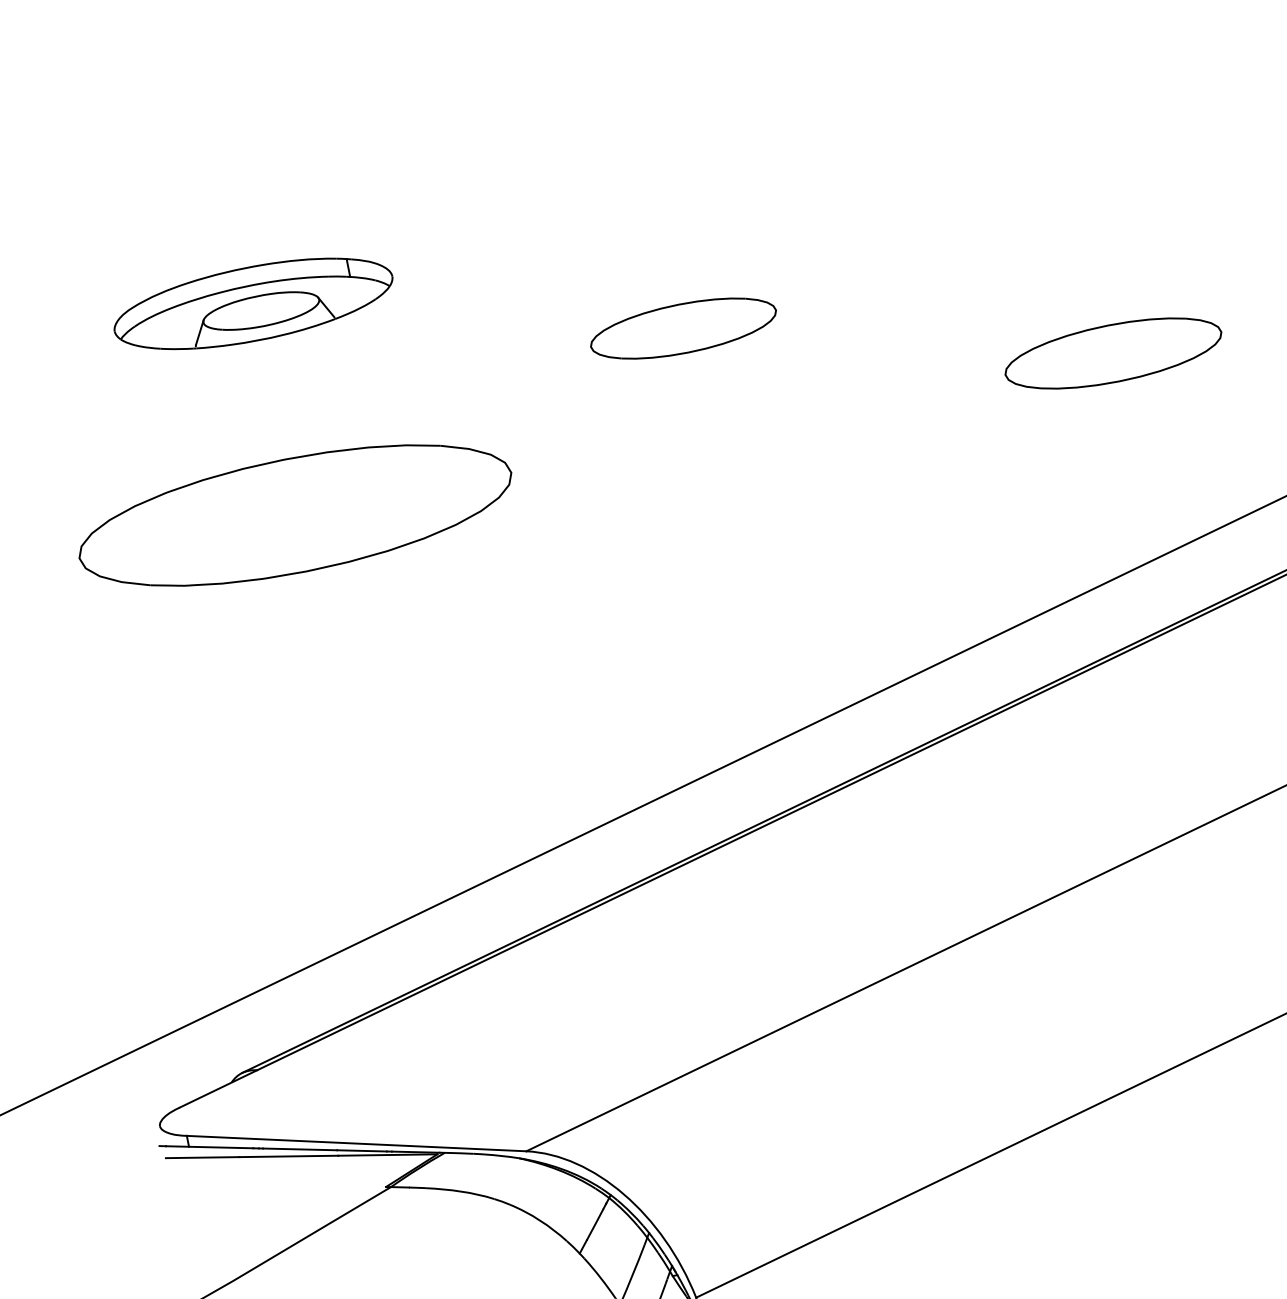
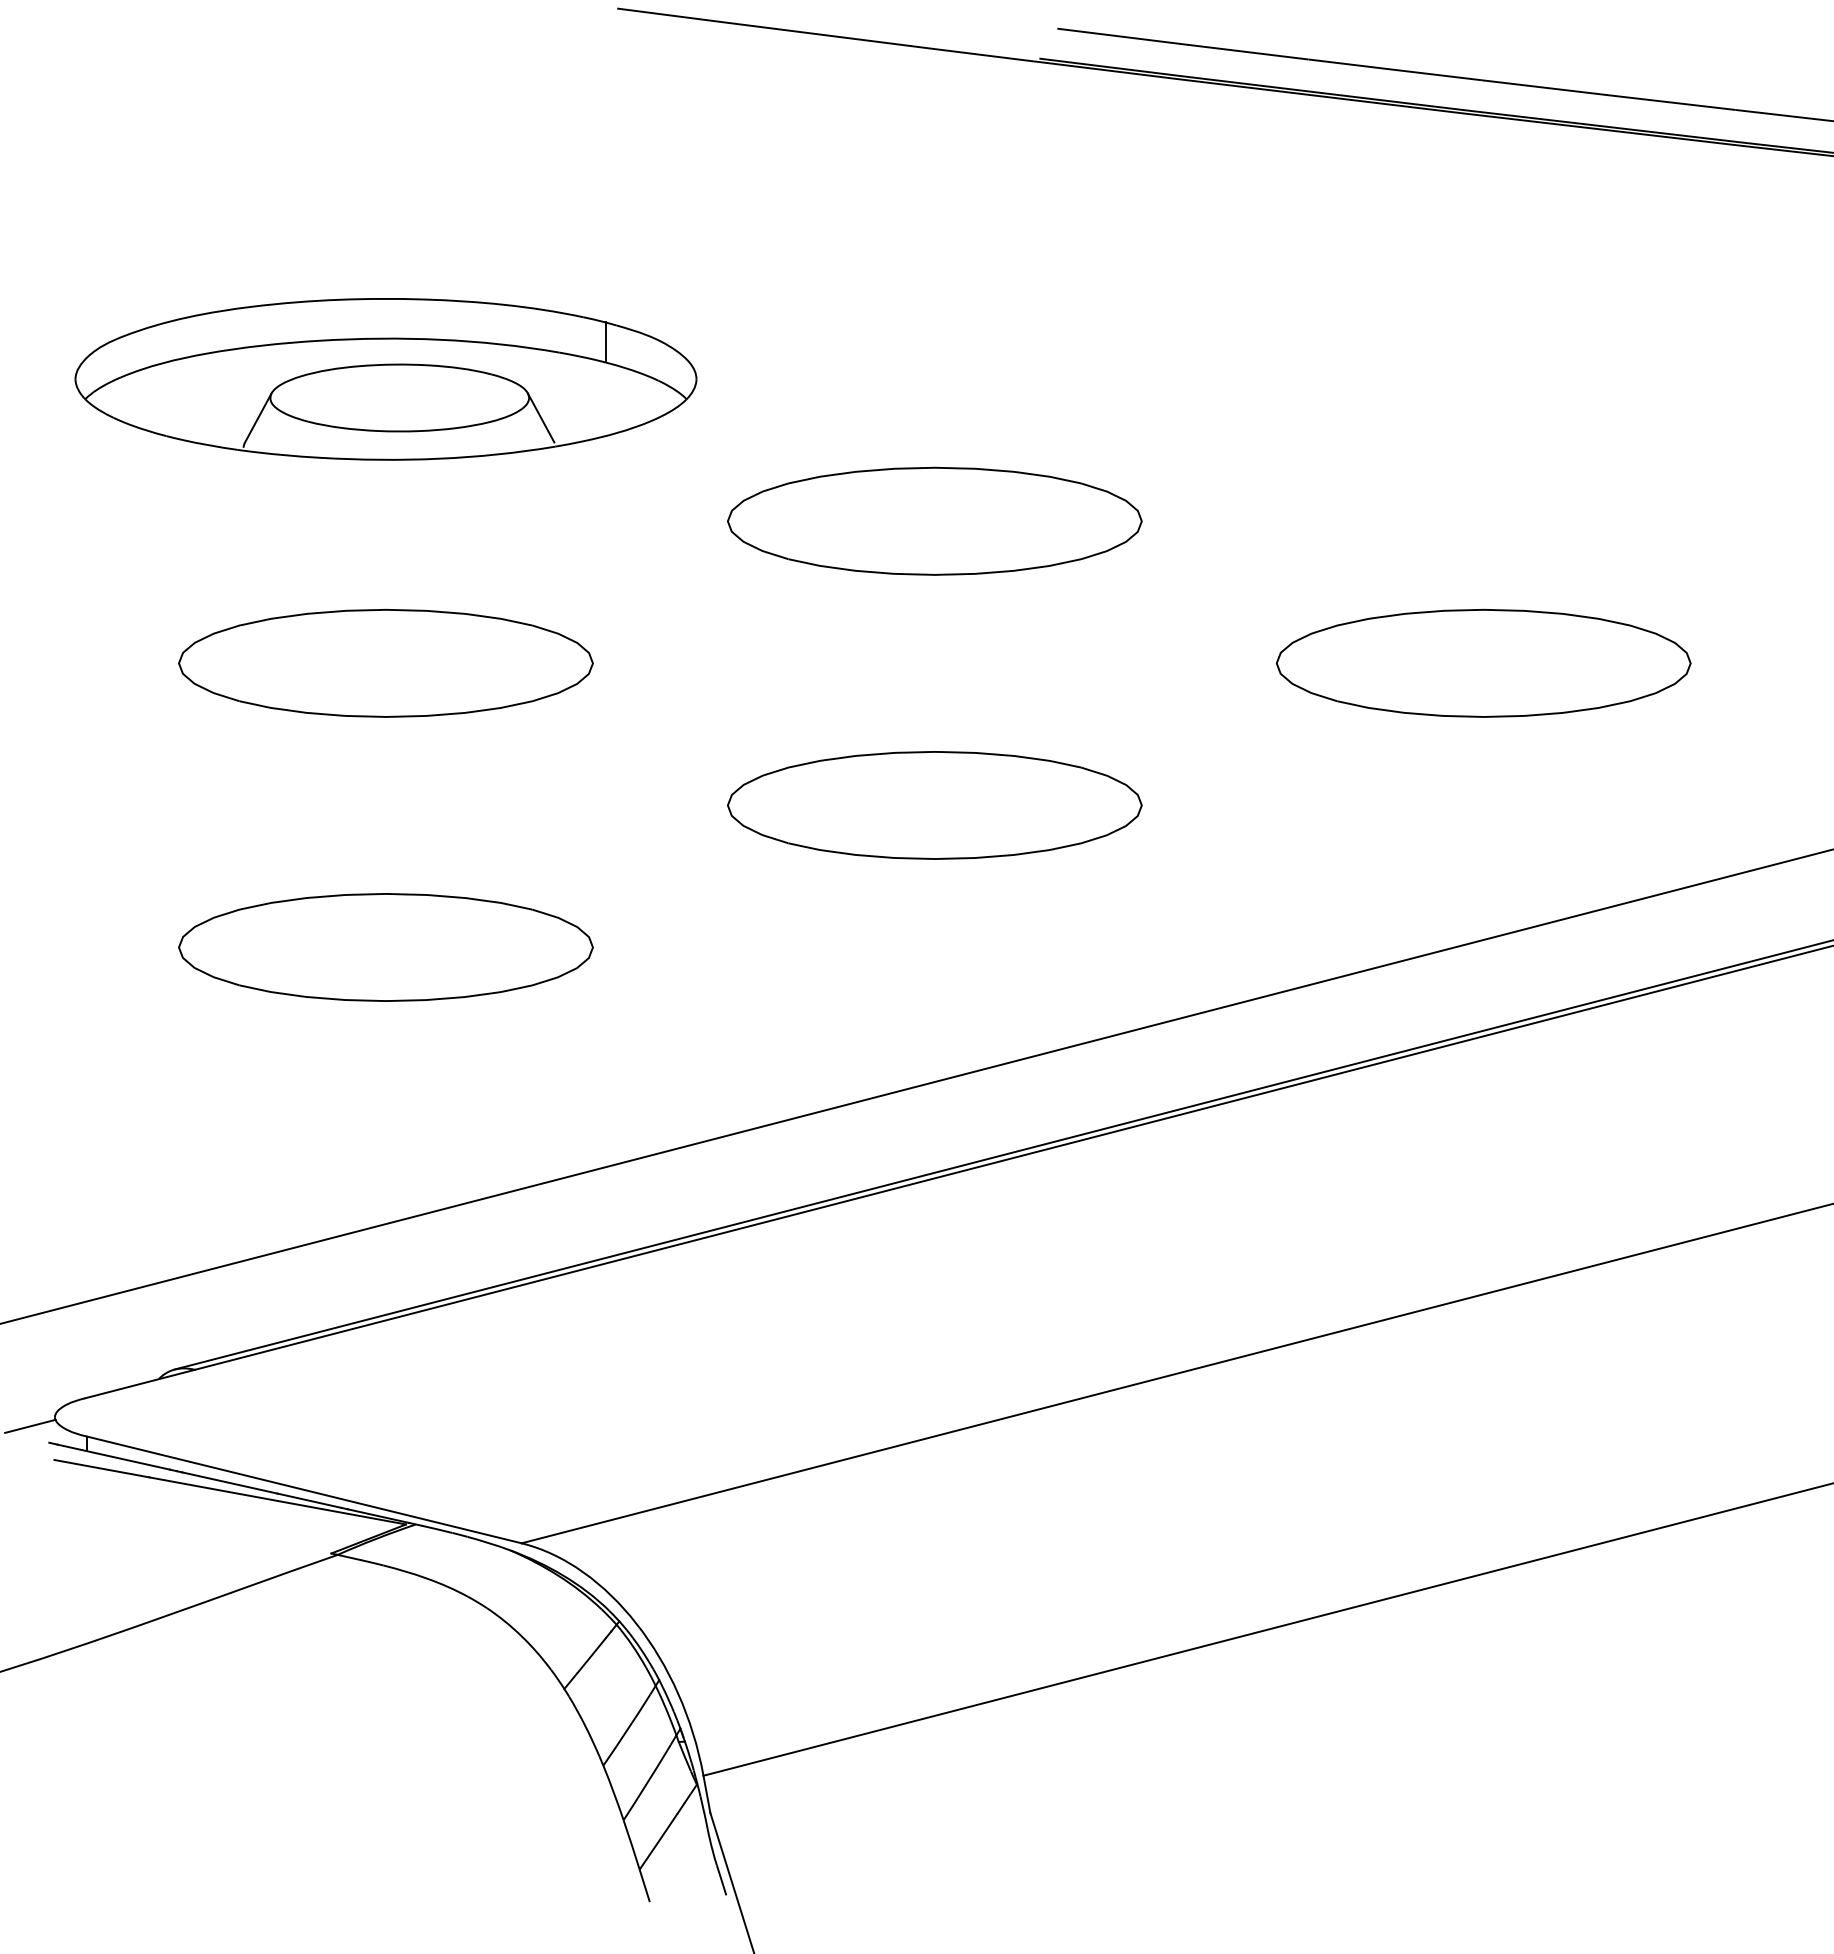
part: (253, 304) -> (385, 379), size x1.67
part: (683, 328) -> (934, 520), size x1.67
part: (1113, 352) -> (1483, 662), size x1.43
part: (295, 515) -> (385, 663), size x0.71
part: (725, 540) -> (934, 805), added
part: (336, 727) -> (385, 947), added
line: (142, 1135) -> (30, 1425), added

